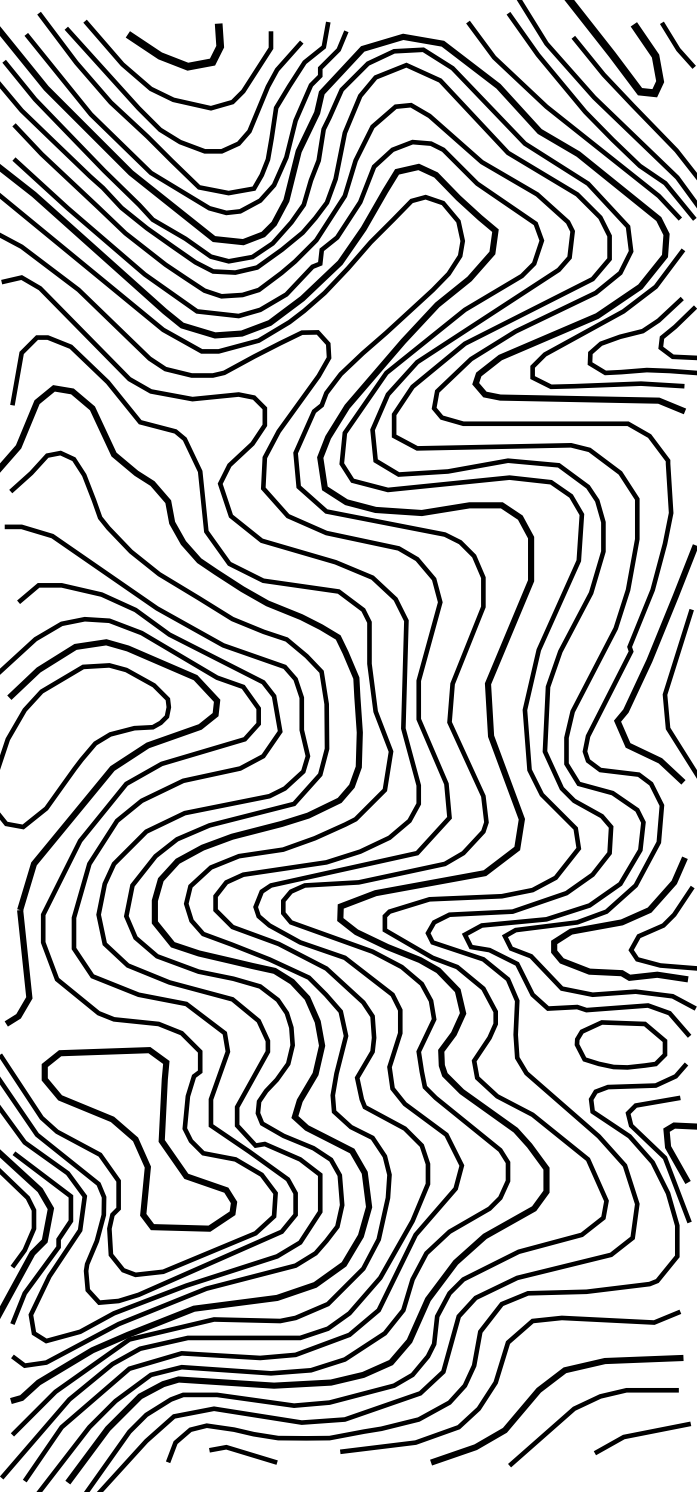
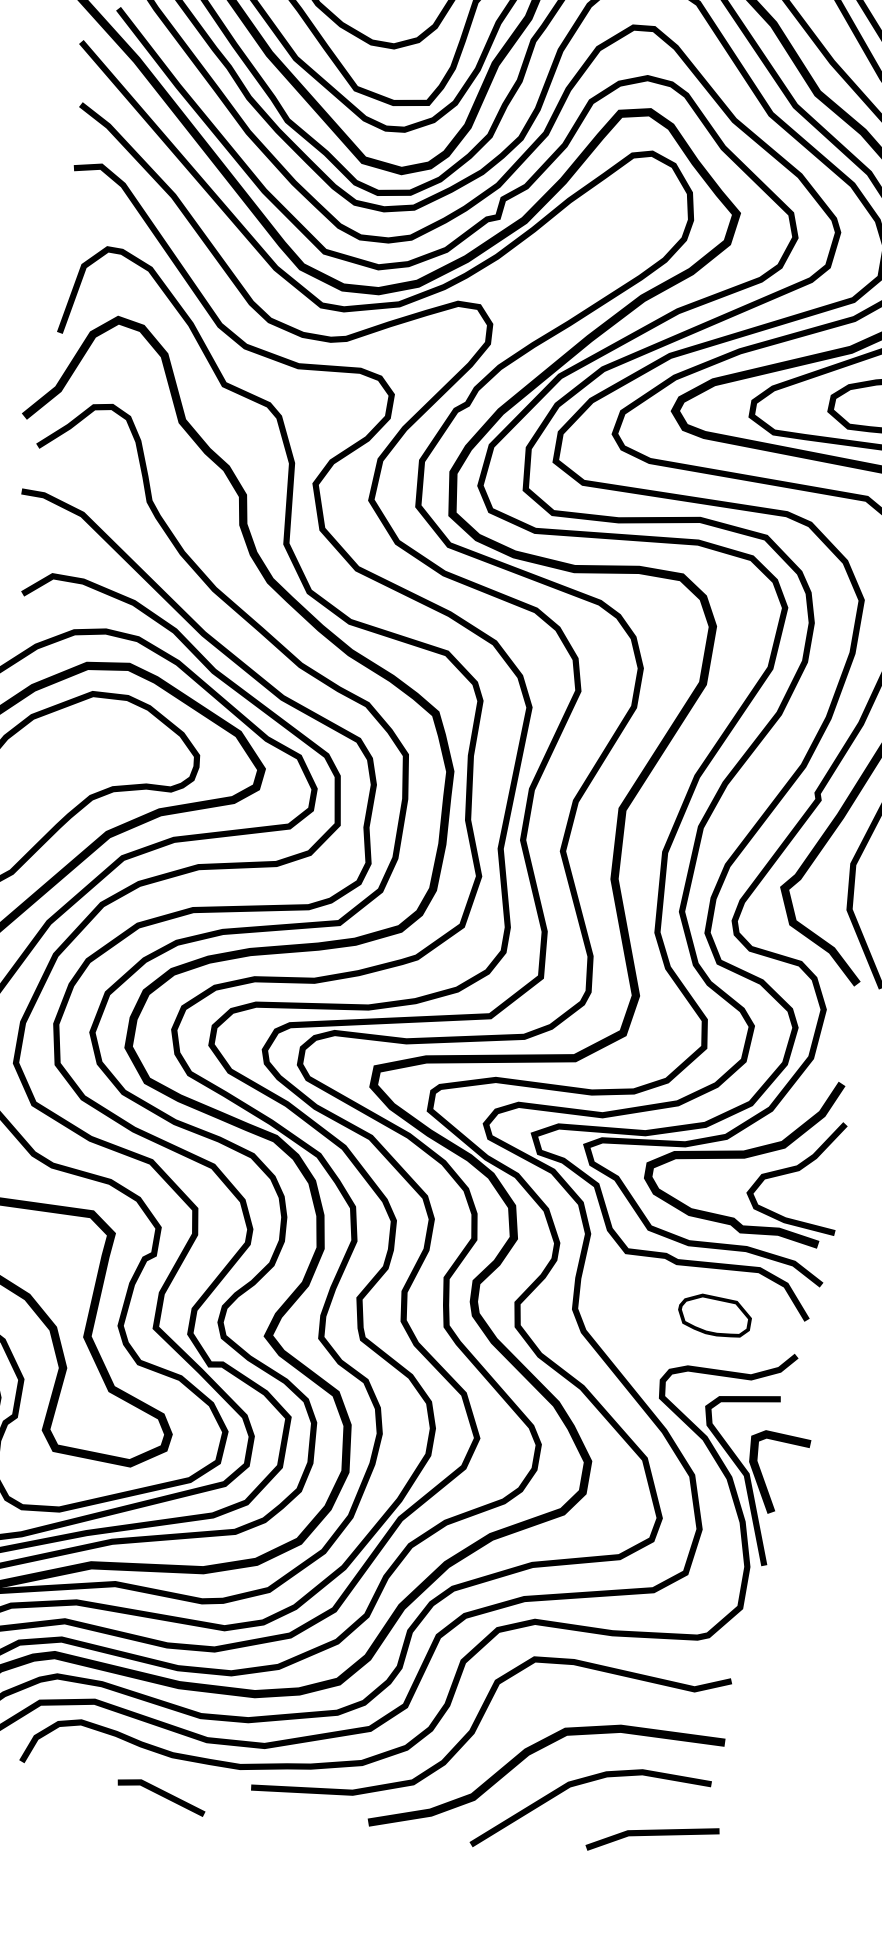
part: (620, 1044) -> (714, 1315), size x0.6
line: (243, 1454) -> (161, 1795), moved

